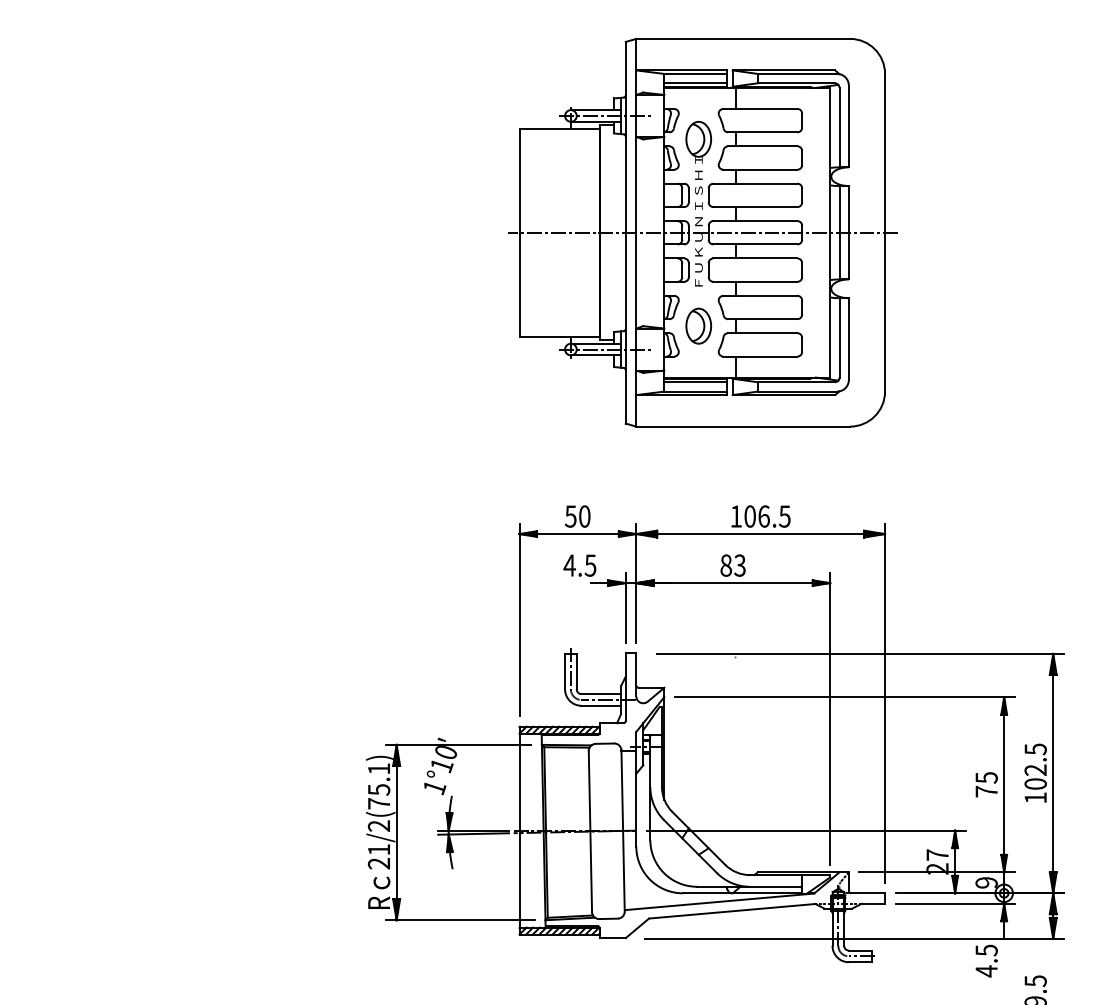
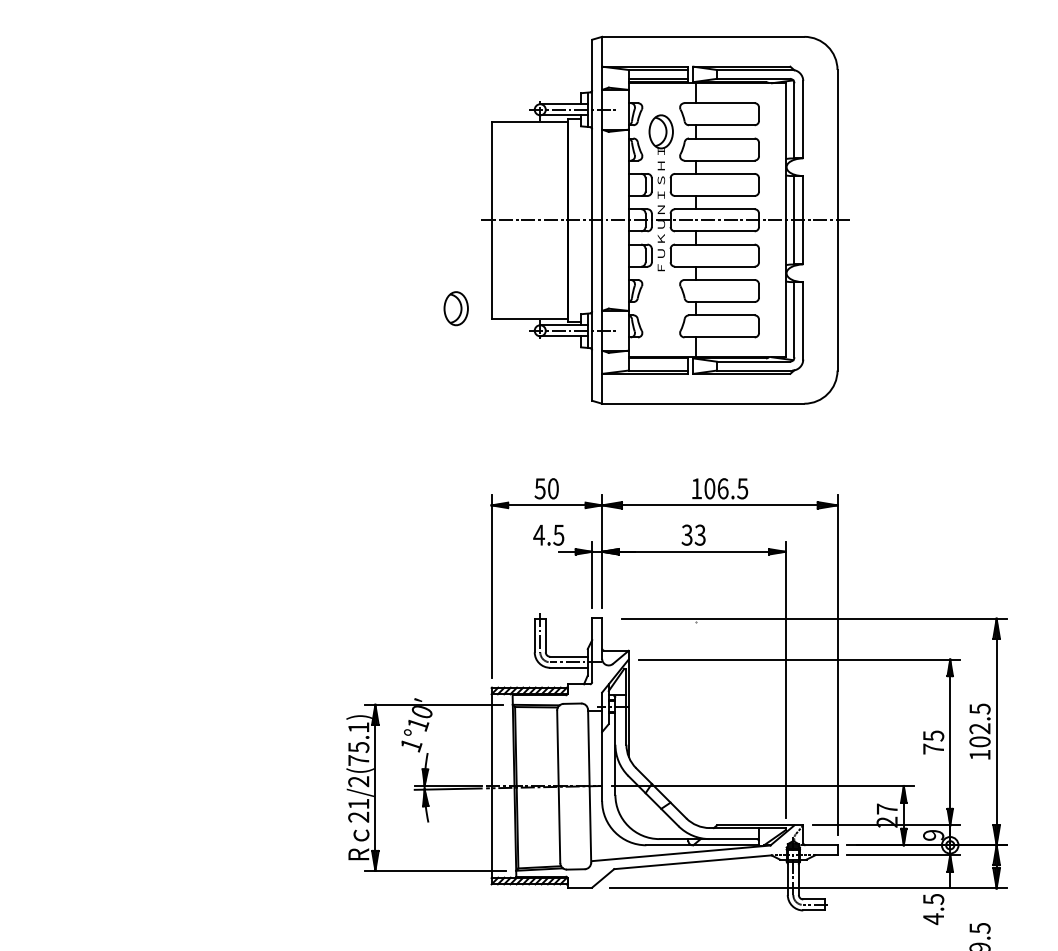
part: (697, 325) -> (455, 308), moved
line: (695, 382) -> (658, 361), removed
text: (725, 564) -> (686, 534), 83 -> 33

